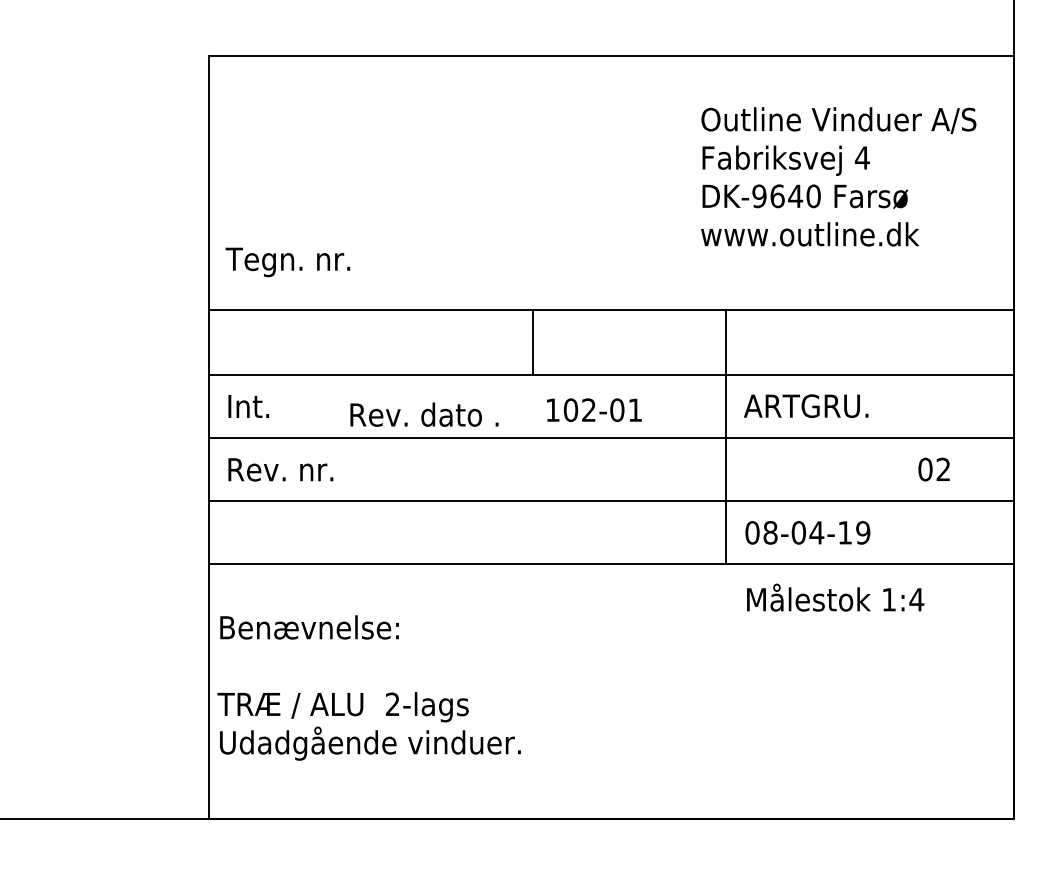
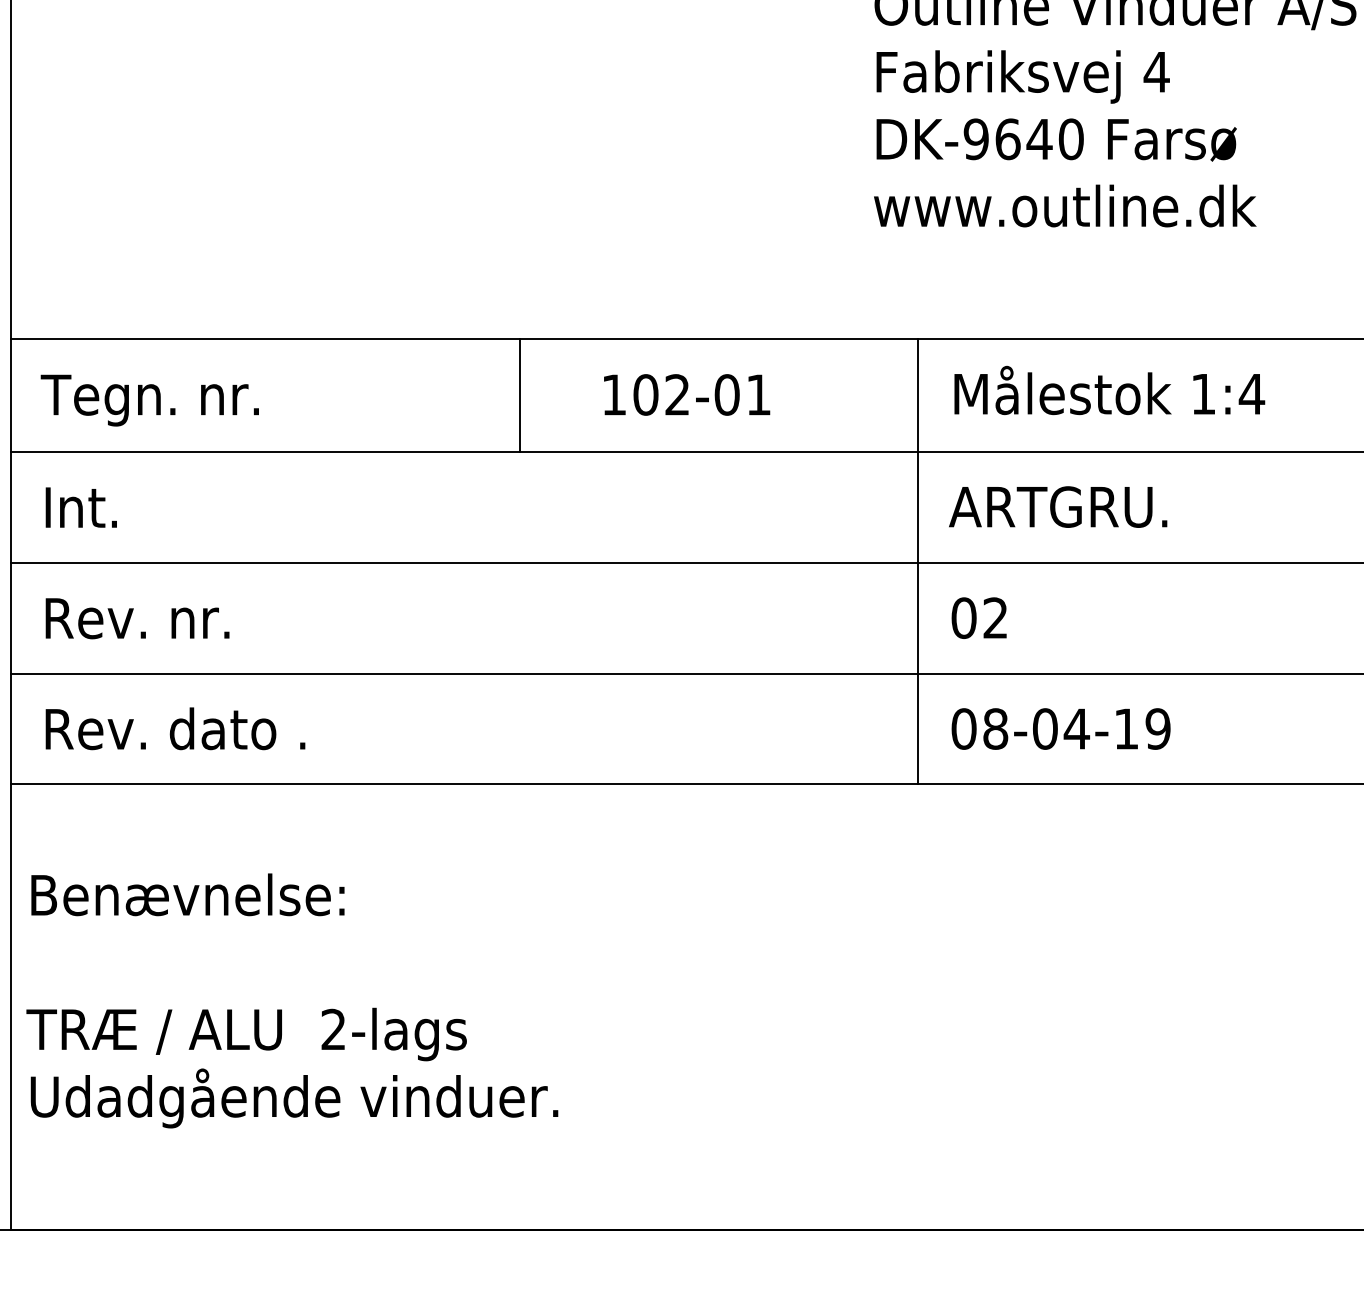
text: (287, 262) -> (149, 400), moved
line: (533, 342) -> (520, 395), moved
text: (594, 410) -> (687, 395), moved
text: (424, 414) -> (175, 728), moved
text: (933, 469) -> (978, 618), moved
text: (835, 597) -> (1109, 390), moved

